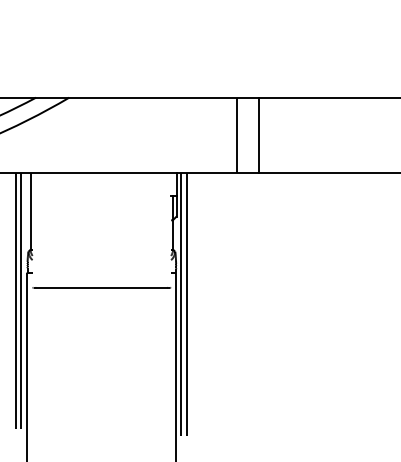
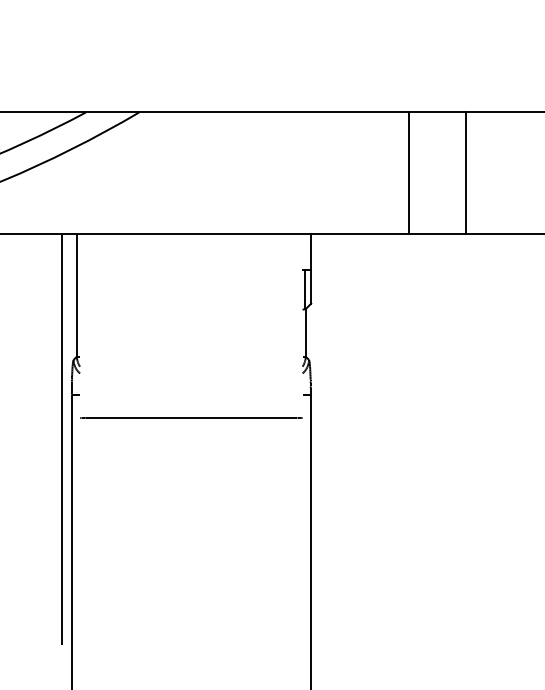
line: (258, 135) -> (465, 173), moved
line: (15, 301) -> (52, 439), removed
line: (181, 304) -> (319, 444), removed
line: (186, 304) -> (327, 444), removed

